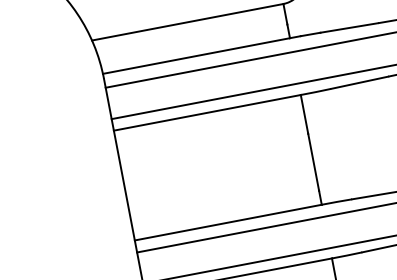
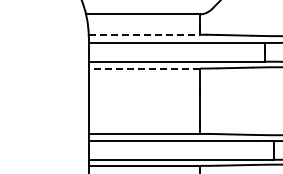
line: (196, 55) -> (144, 34), solid -> dashed
line: (207, 112) -> (144, 68), solid -> dashed

